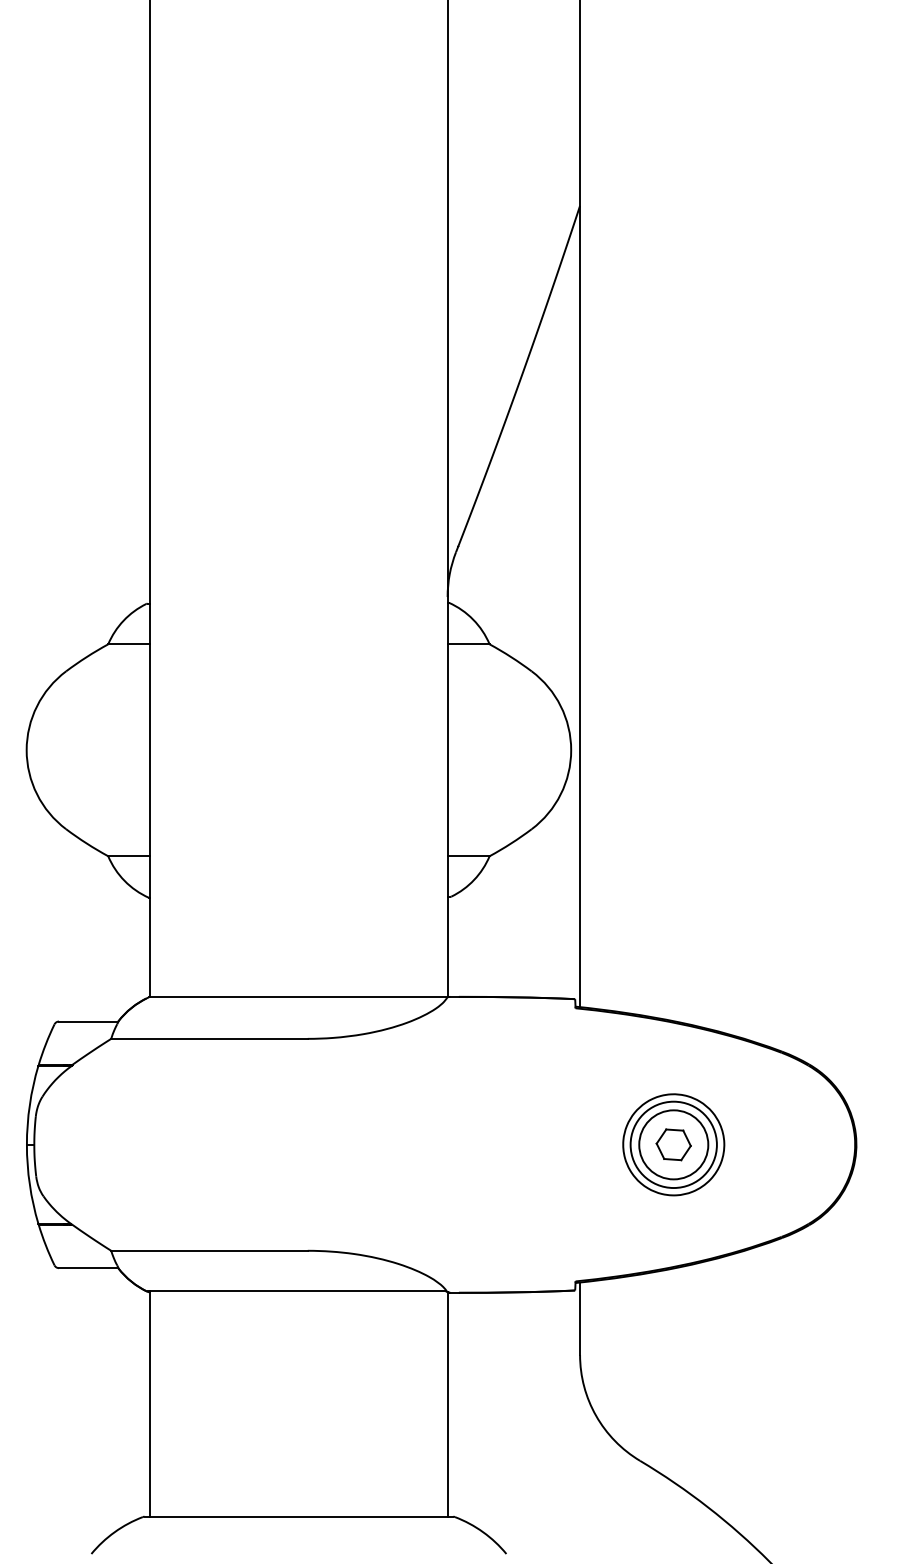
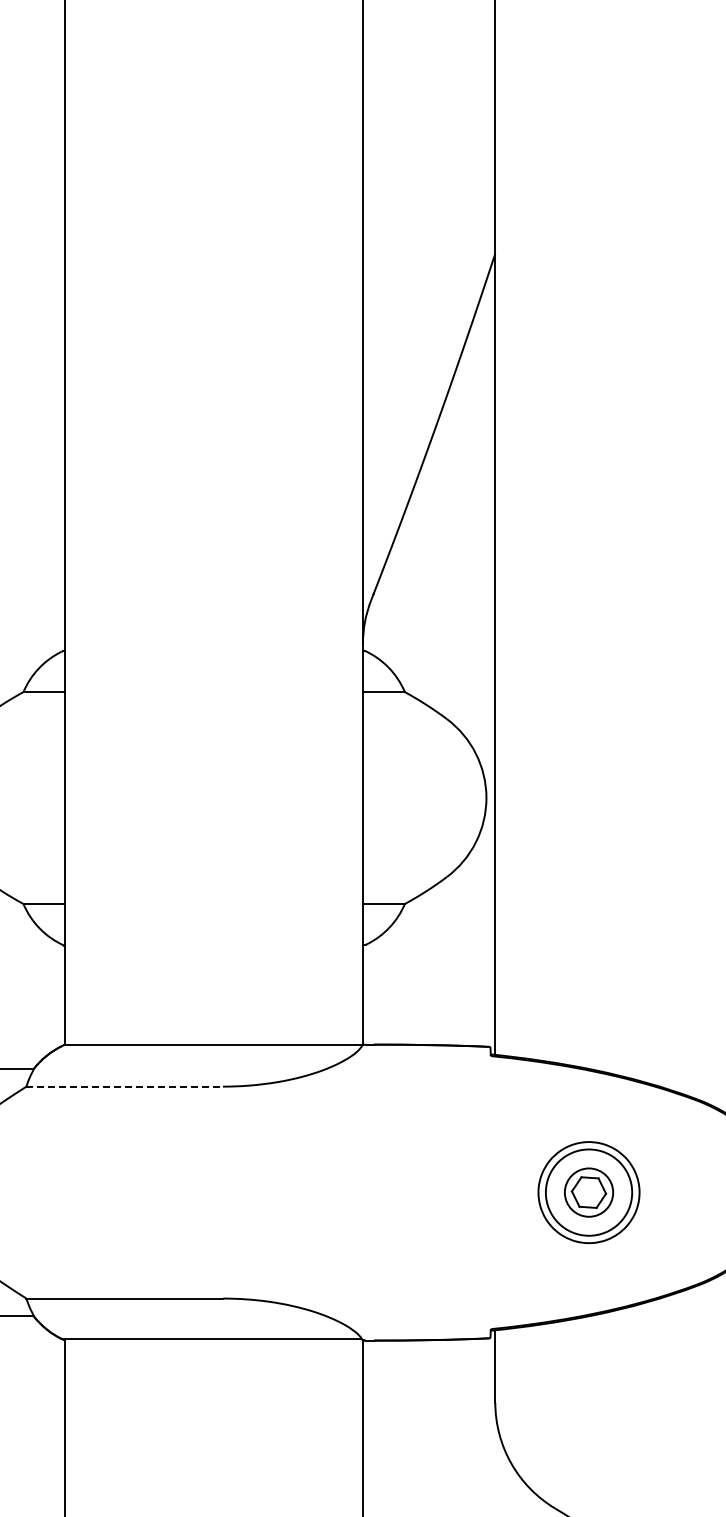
line: (209, 1038) -> (124, 1086), solid -> dashed
circle: (673, 1144) -> (588, 1192), size x0.7

